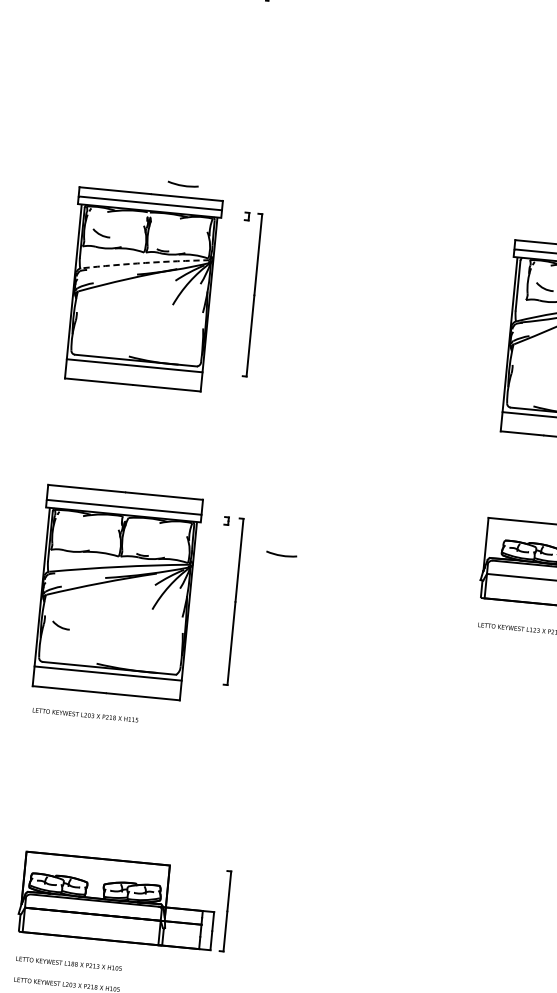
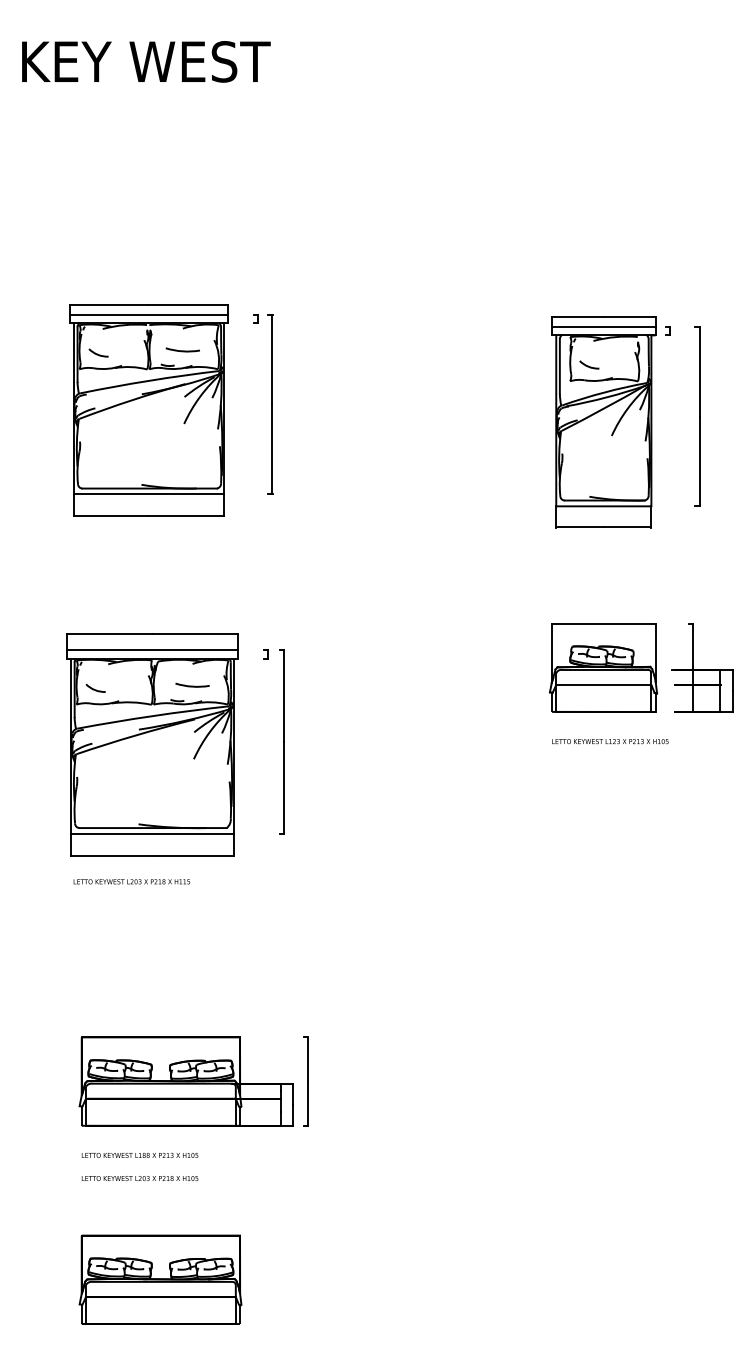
arc: (182, 185) -> (182, 350), moved
arc: (145, 262) -> (149, 380), dashed -> solid
arc: (281, 554) -> (192, 685), moved
arc: (59, 625) -> (94, 688), moved

